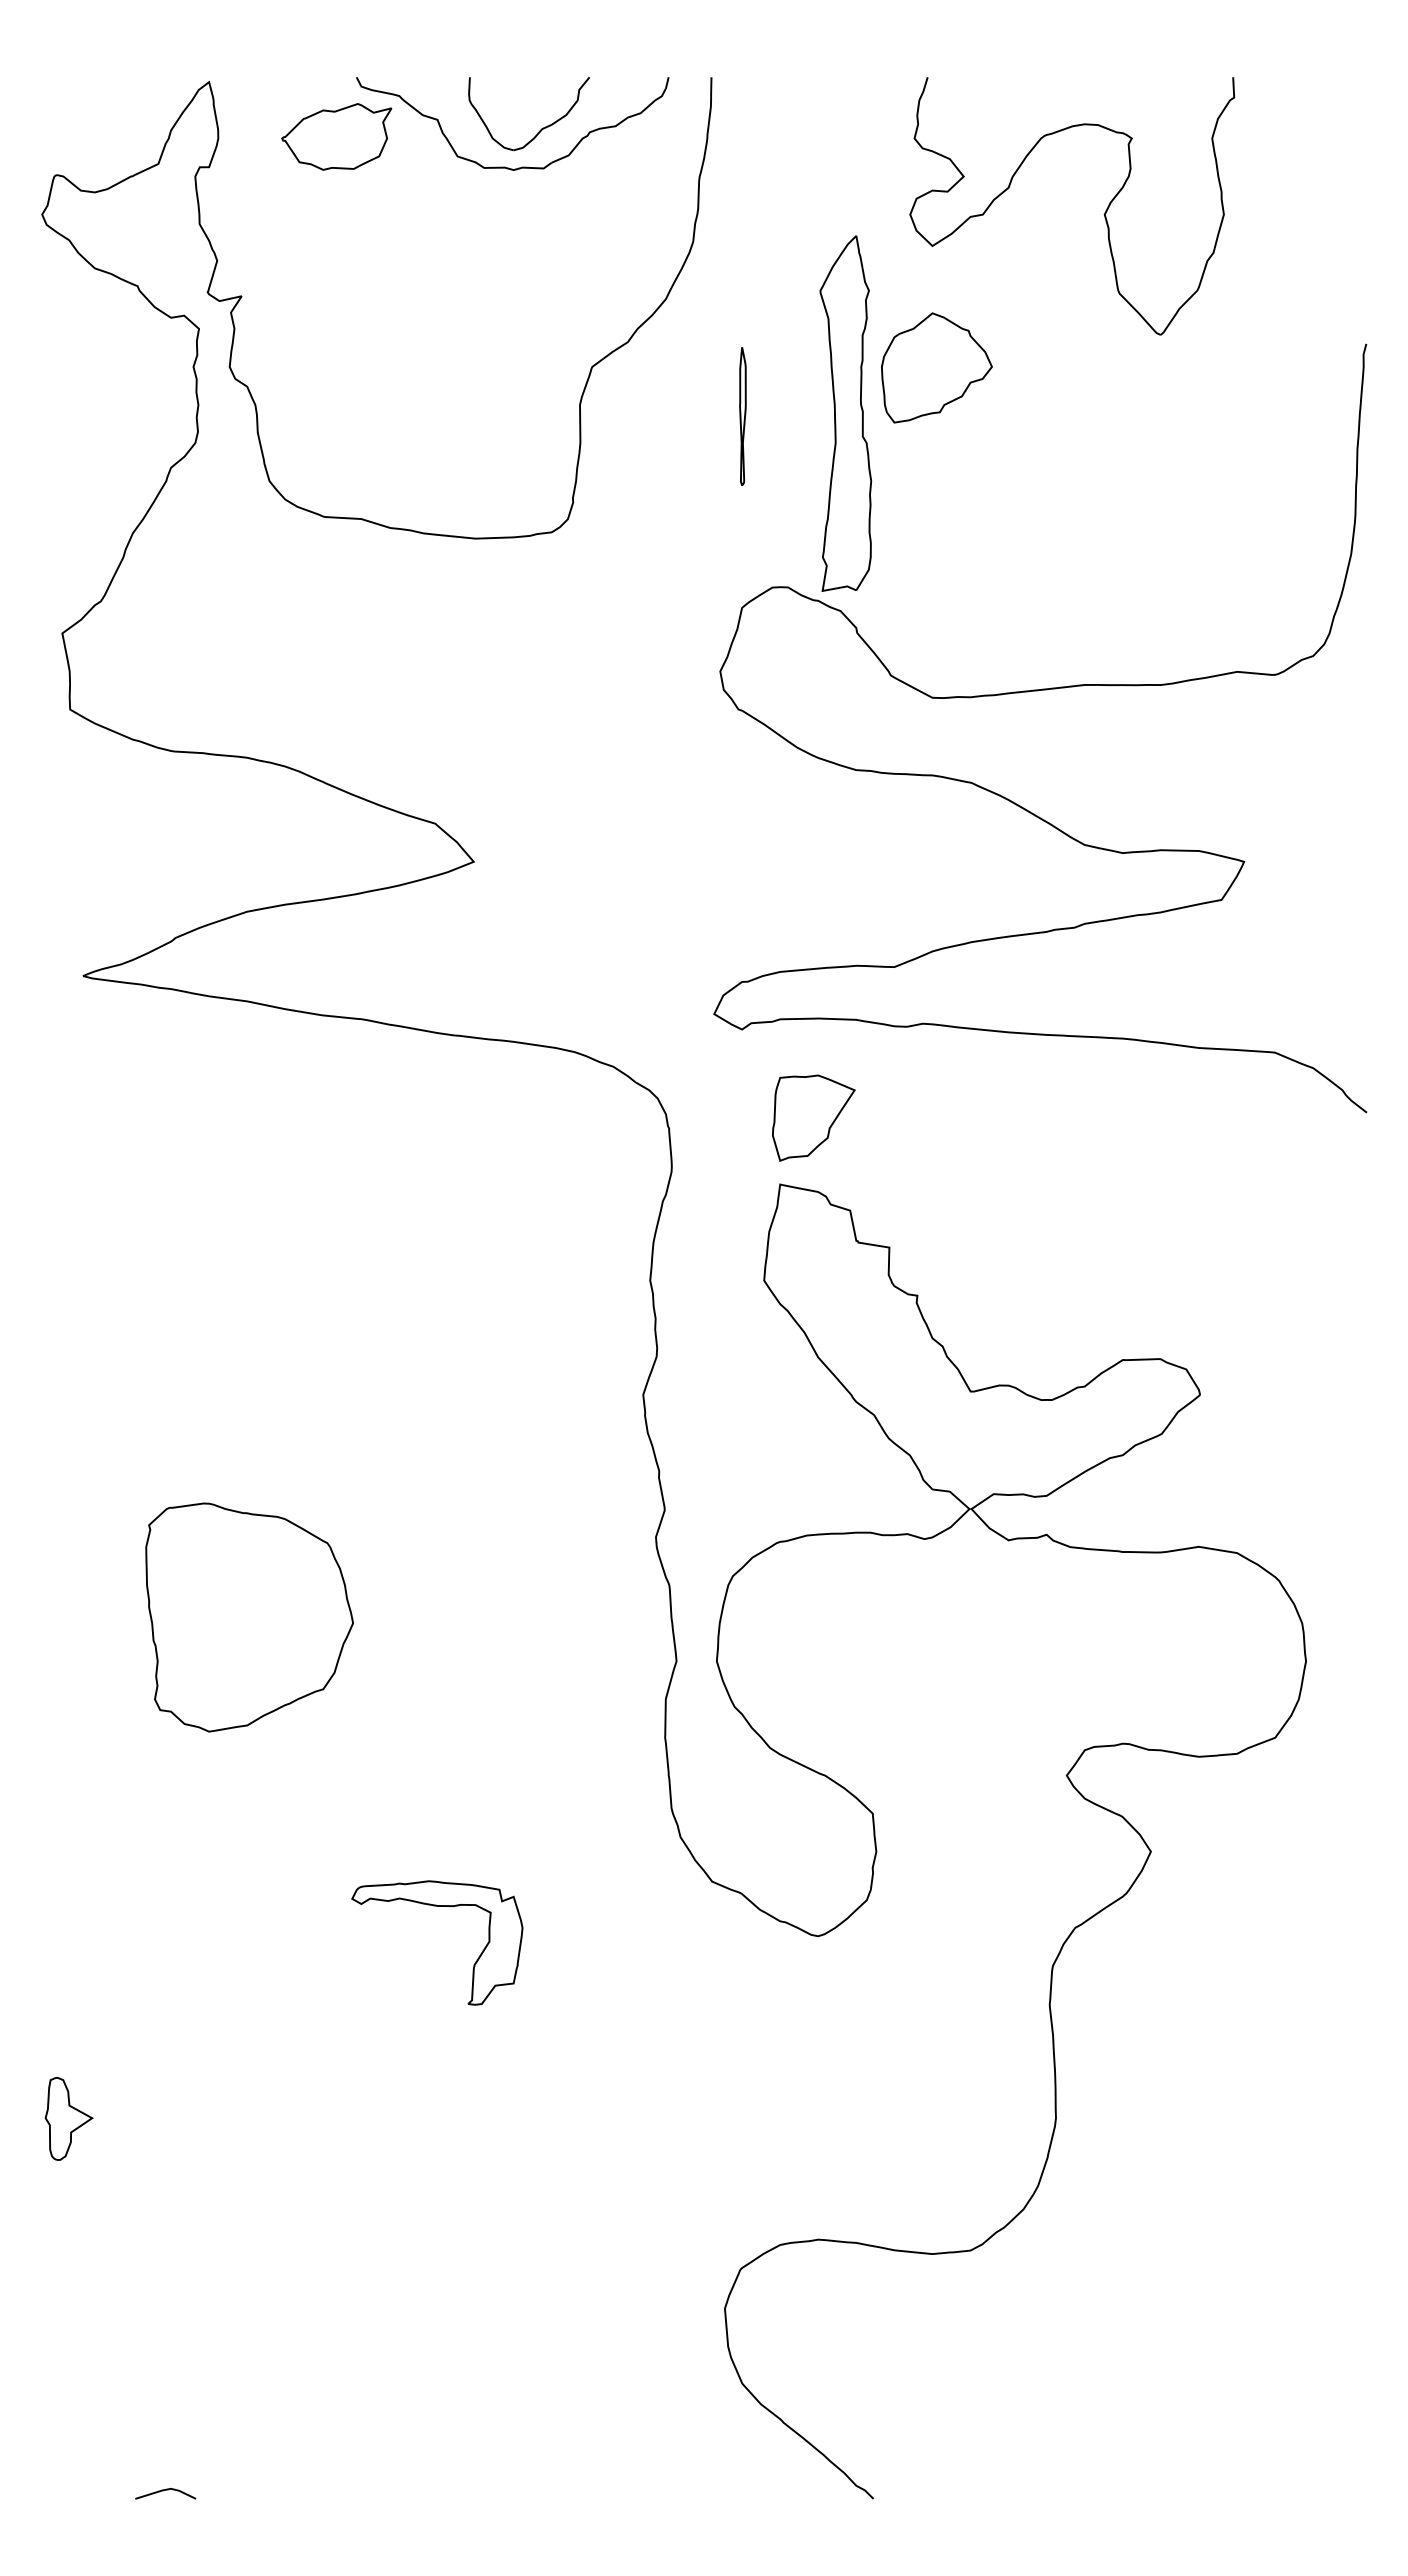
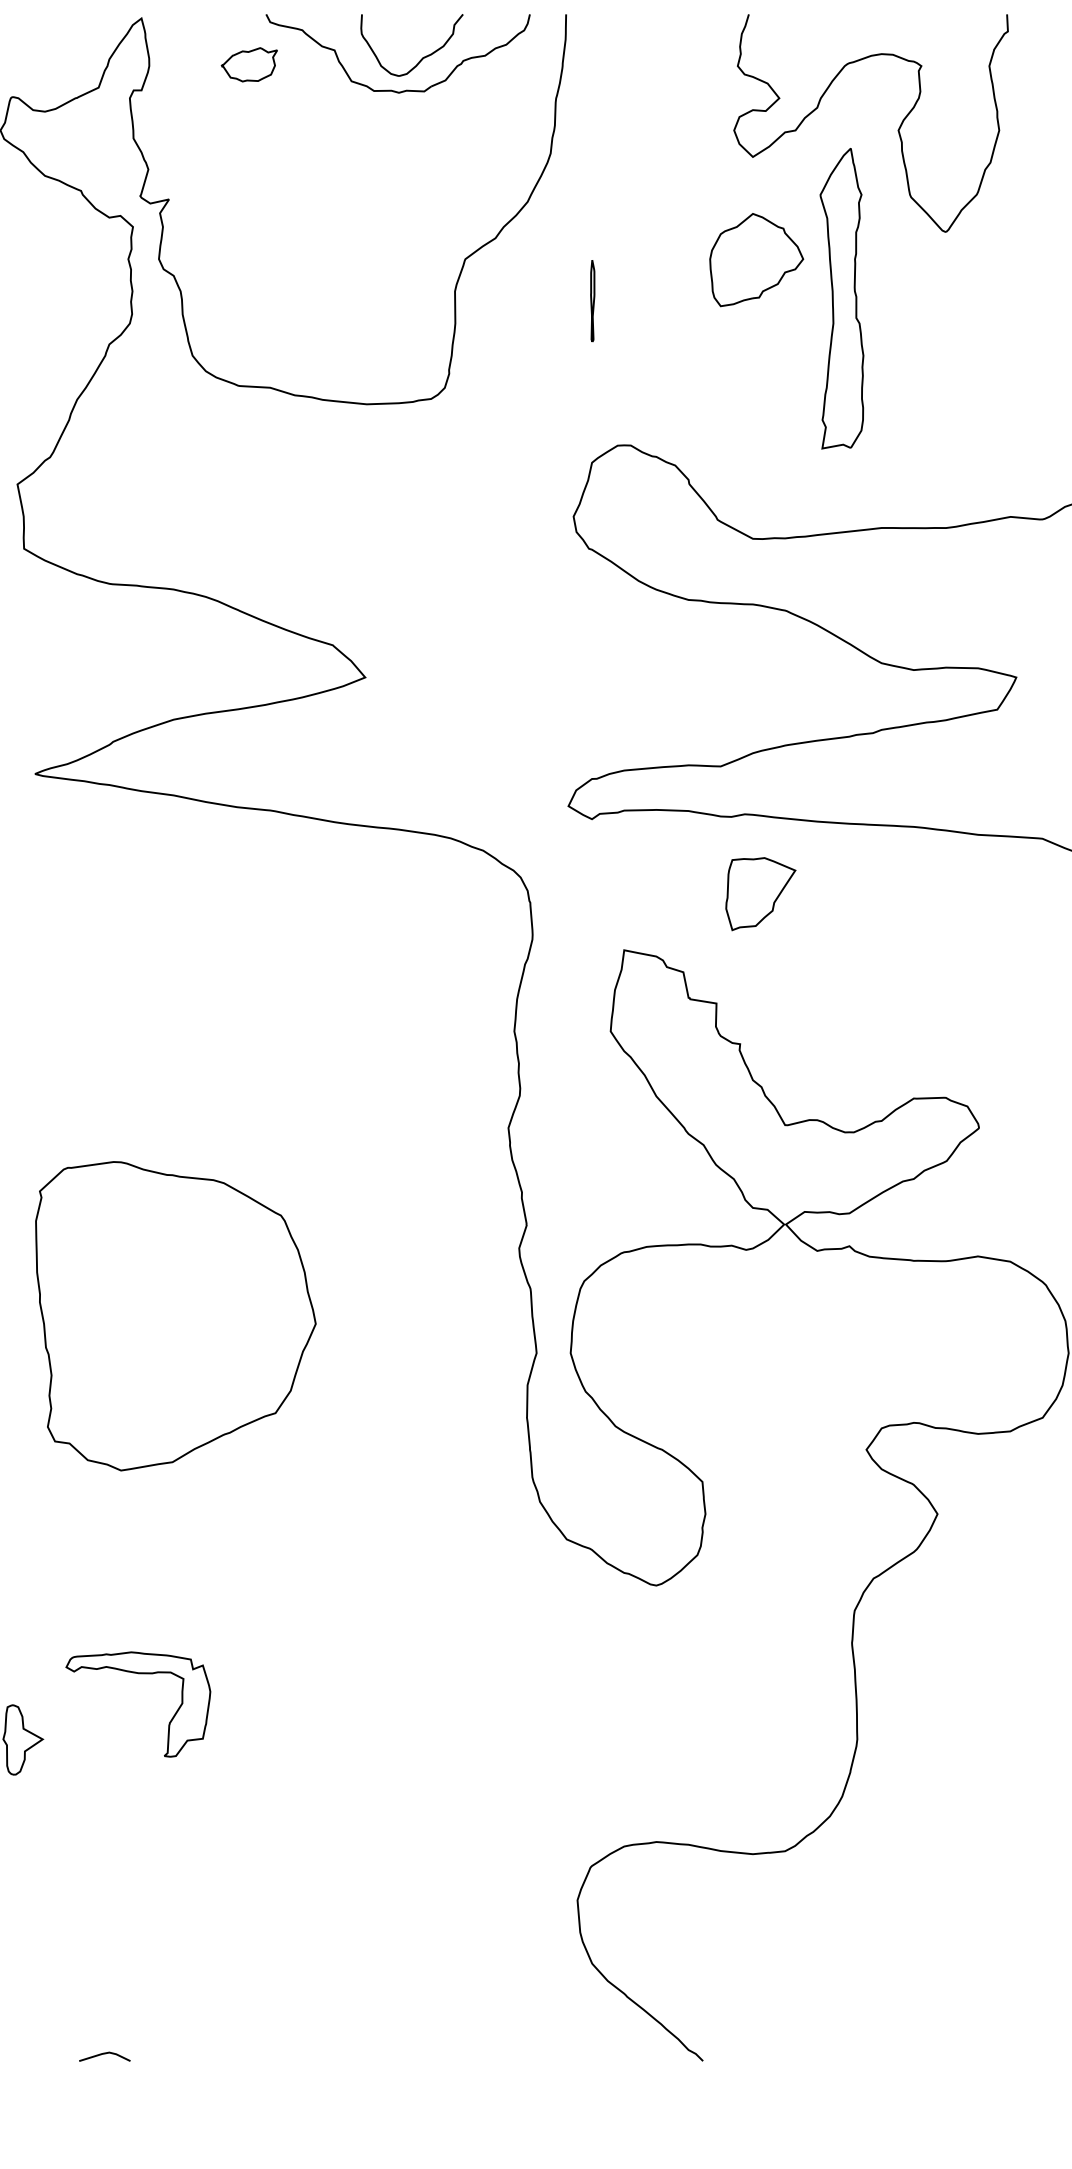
part: (336, 136) -> (249, 64), size x0.6
part: (845, 413) -> (841, 298), moved
part: (742, 416) -> (592, 301), size x0.7
part: (813, 1117) -> (760, 893), moved
part: (249, 1617) -> (175, 1316), size x1.6
part: (437, 1906) -> (138, 1673), moved

